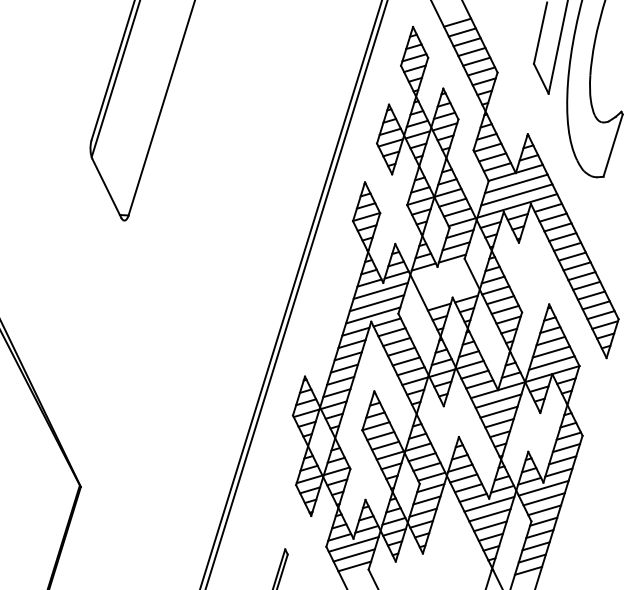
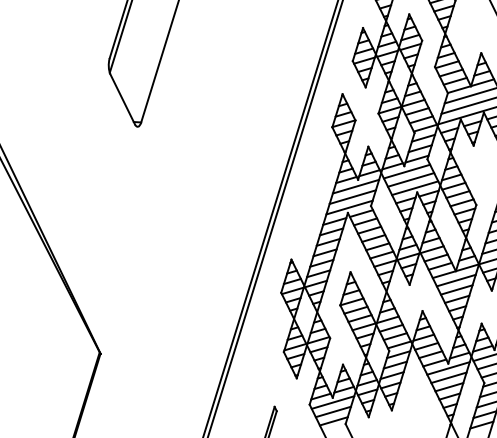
line: (440, 273) -> (406, 171), added
line: (445, 282) -> (411, 179), added
line: (450, 292) -> (415, 188), added

